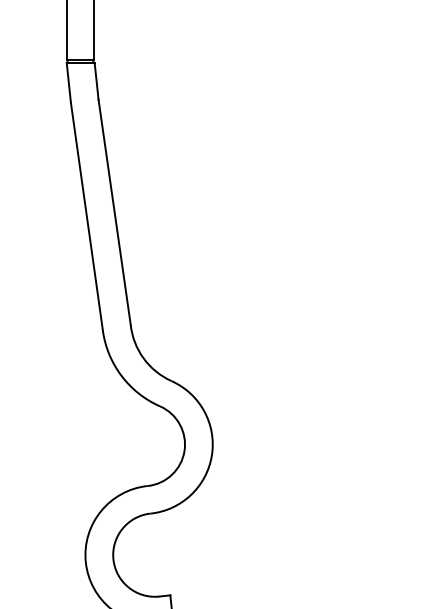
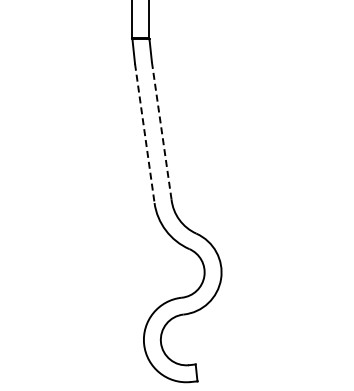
line: (114, 213) -> (161, 131), solid -> dashed
line: (86, 216) -> (144, 133), solid -> dashed

